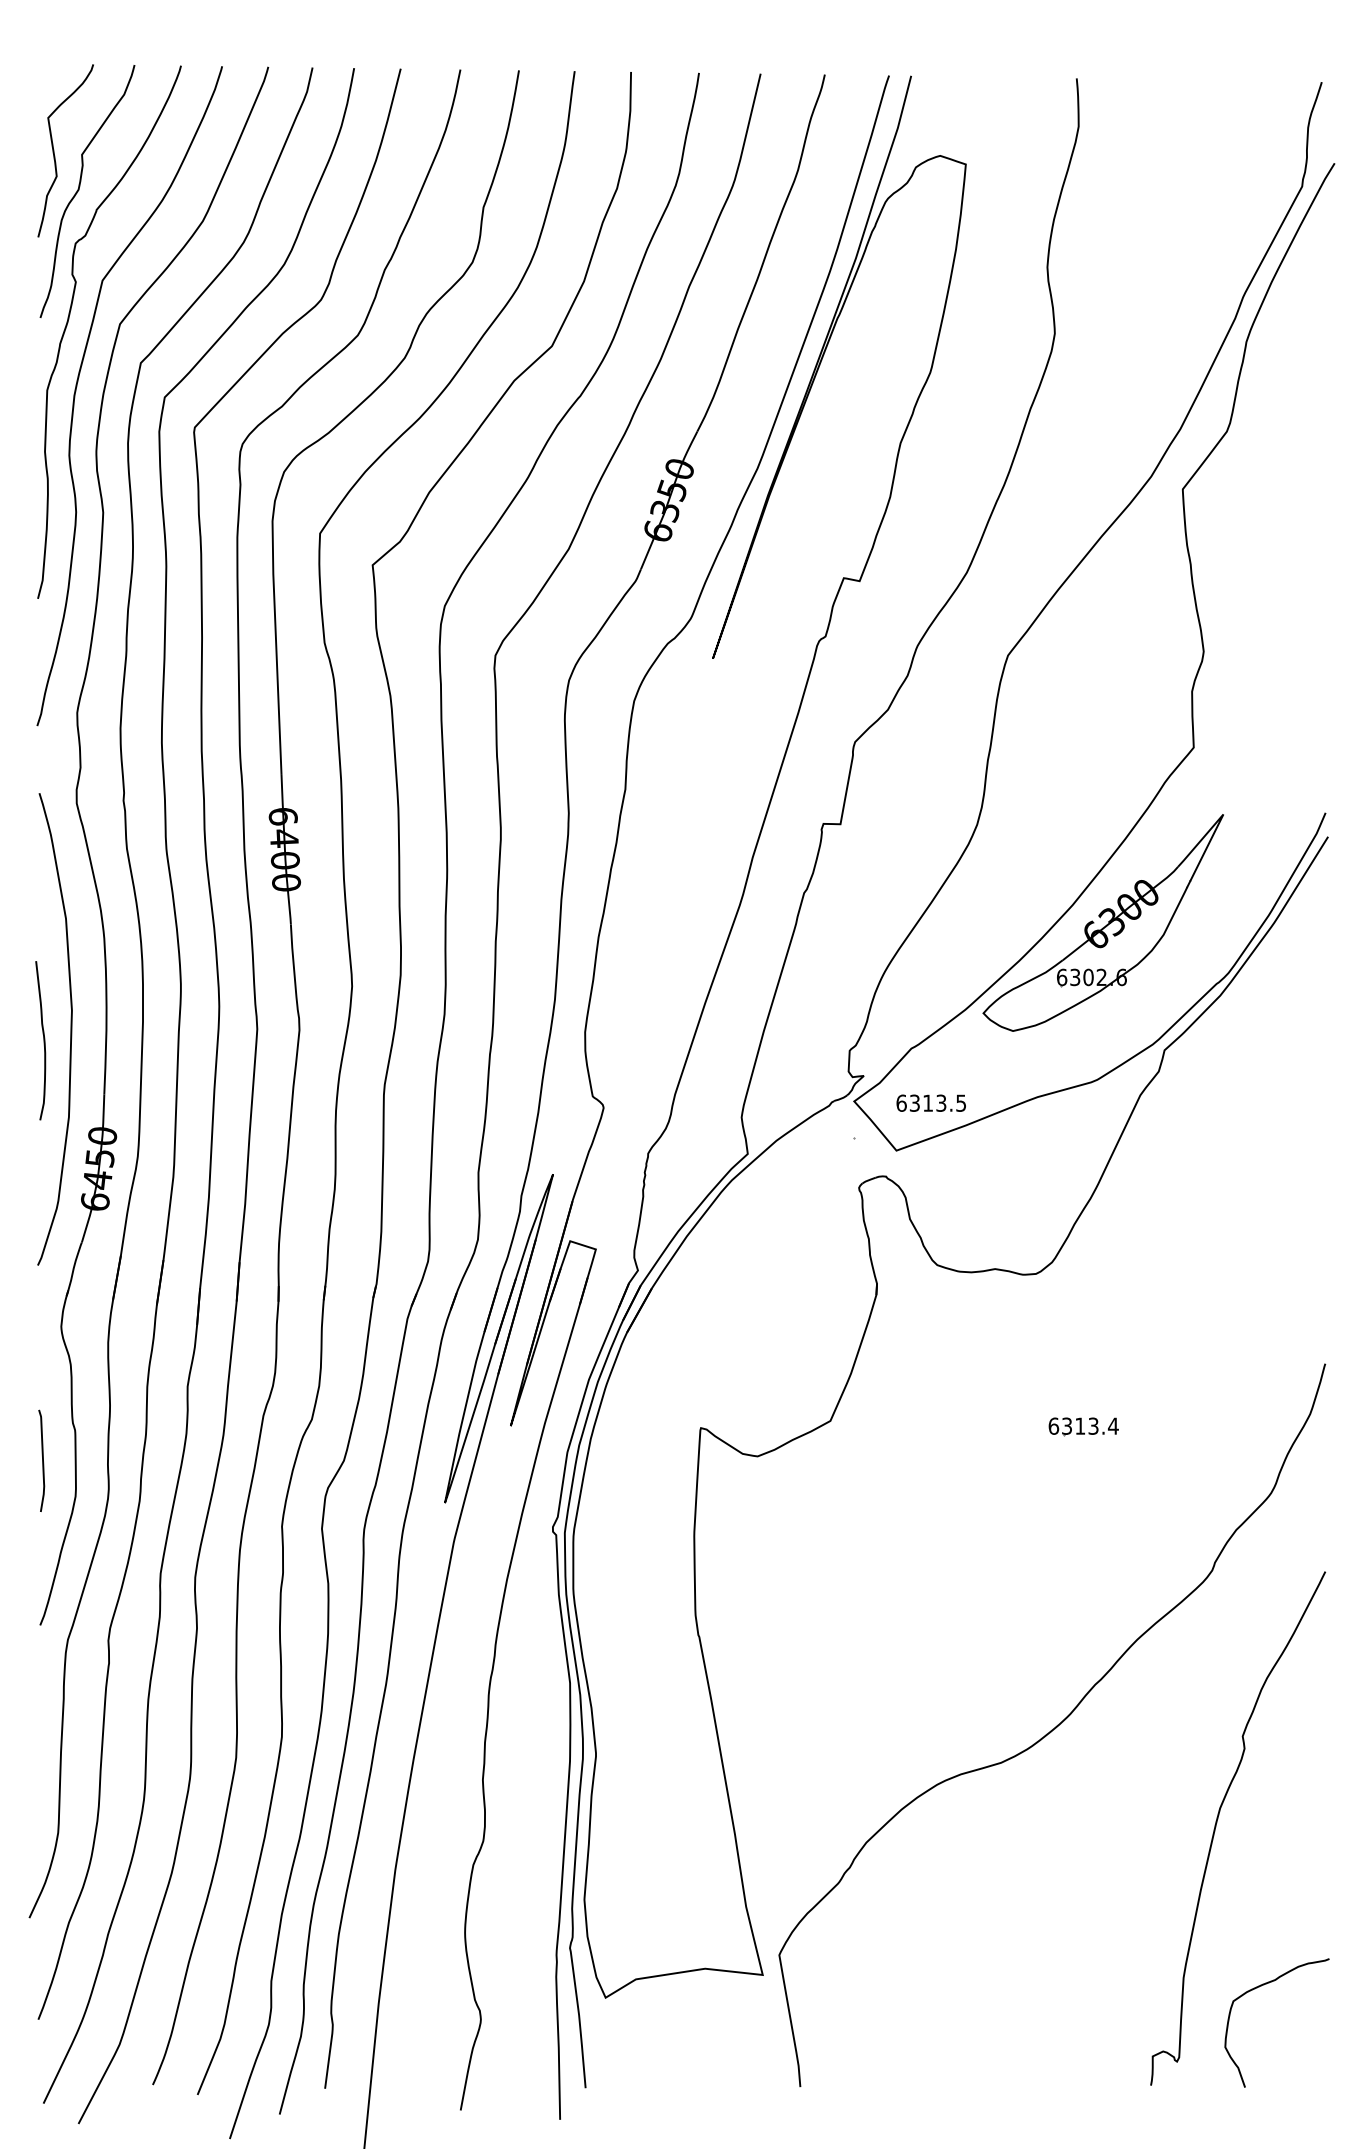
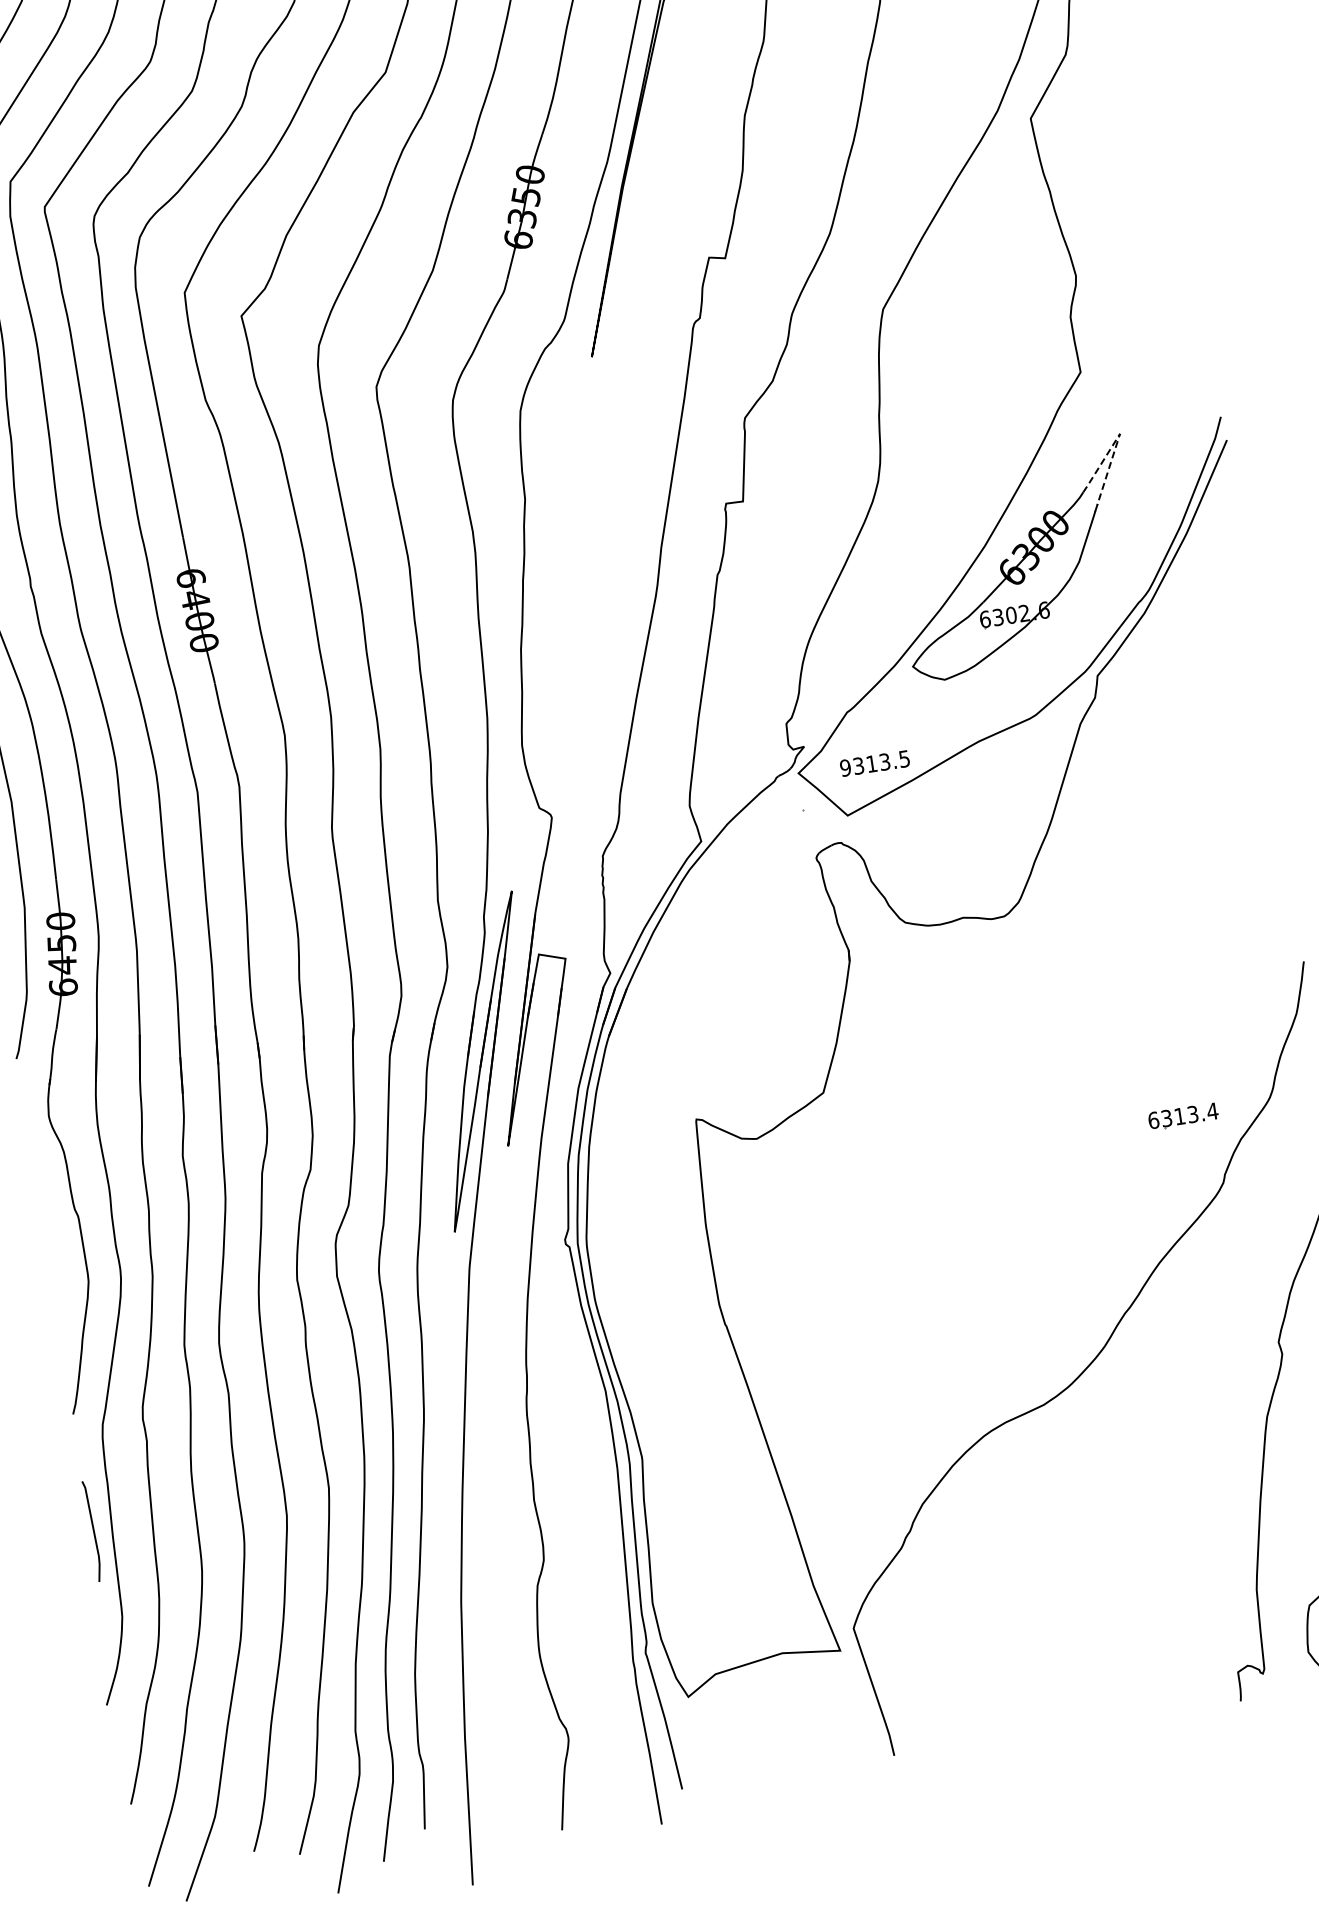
line: (1222, 816) -> (1119, 436), solid -> dashed
text: (901, 1102) -> (845, 767), 6313.5 -> 9313.5
part: (1083, 1426) -> (1183, 1116), moved
curve: (42, 1460) -> (93, 1530), moved

